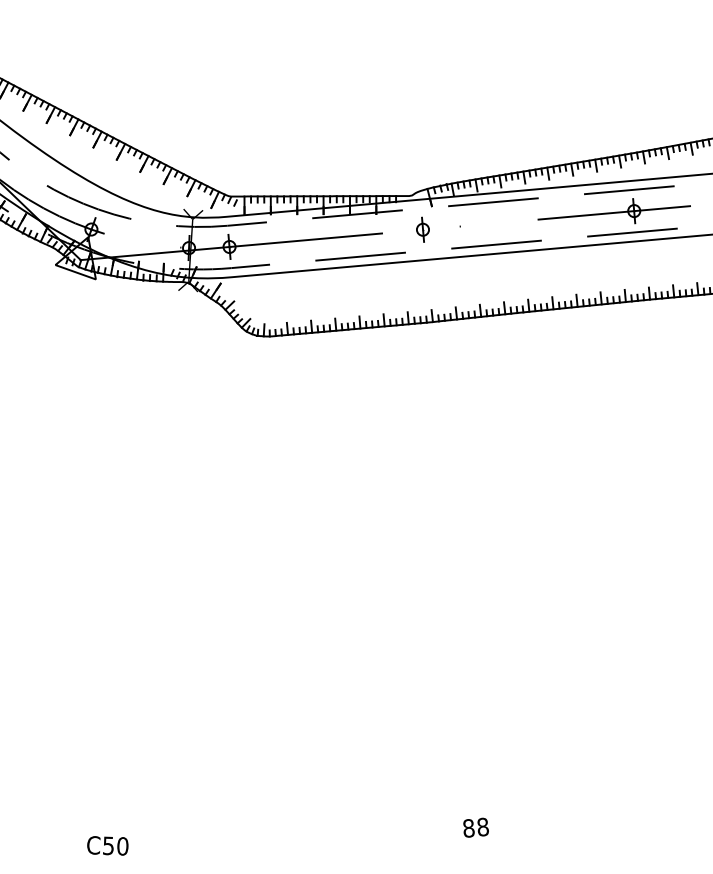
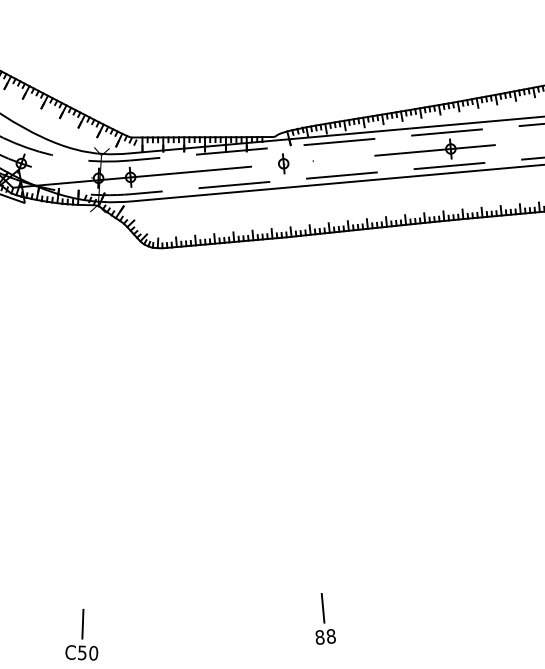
line: (472, 791) -> (322, 608), added
line: (168, 811) -> (82, 624), added
text: (107, 845) -> (81, 652), moved

